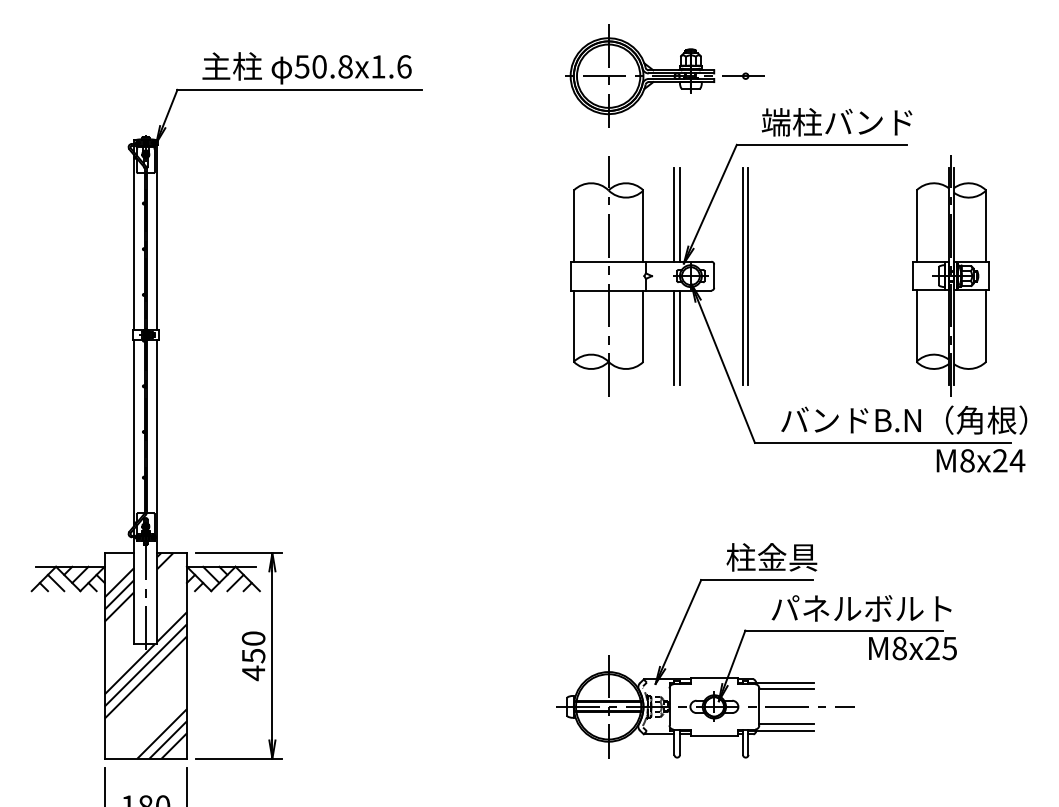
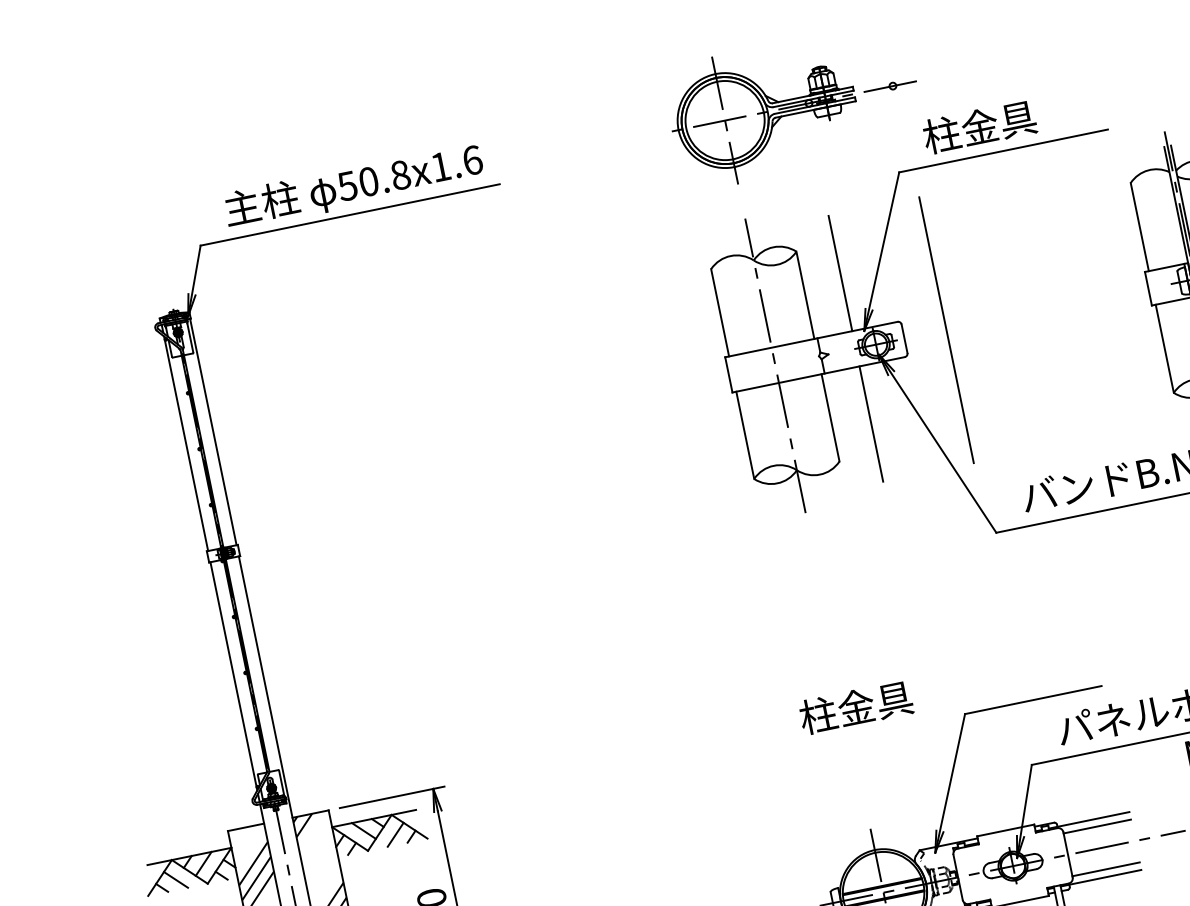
text: (836, 122) -> (1015, 119), 端柱バンド -> 柱金具
line: (679, 214) -> (846, 272), removed
line: (743, 275) -> (940, 330), removed
line: (679, 337) -> (877, 422), removed
text: (771, 557) -> (855, 707), moved

